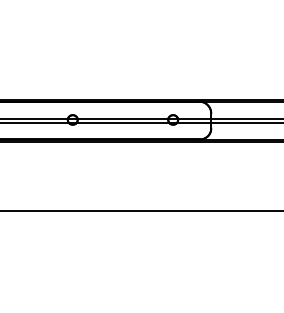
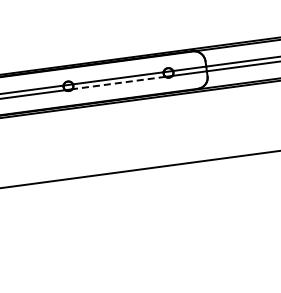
line: (122, 123) -> (118, 83), solid -> dashed

